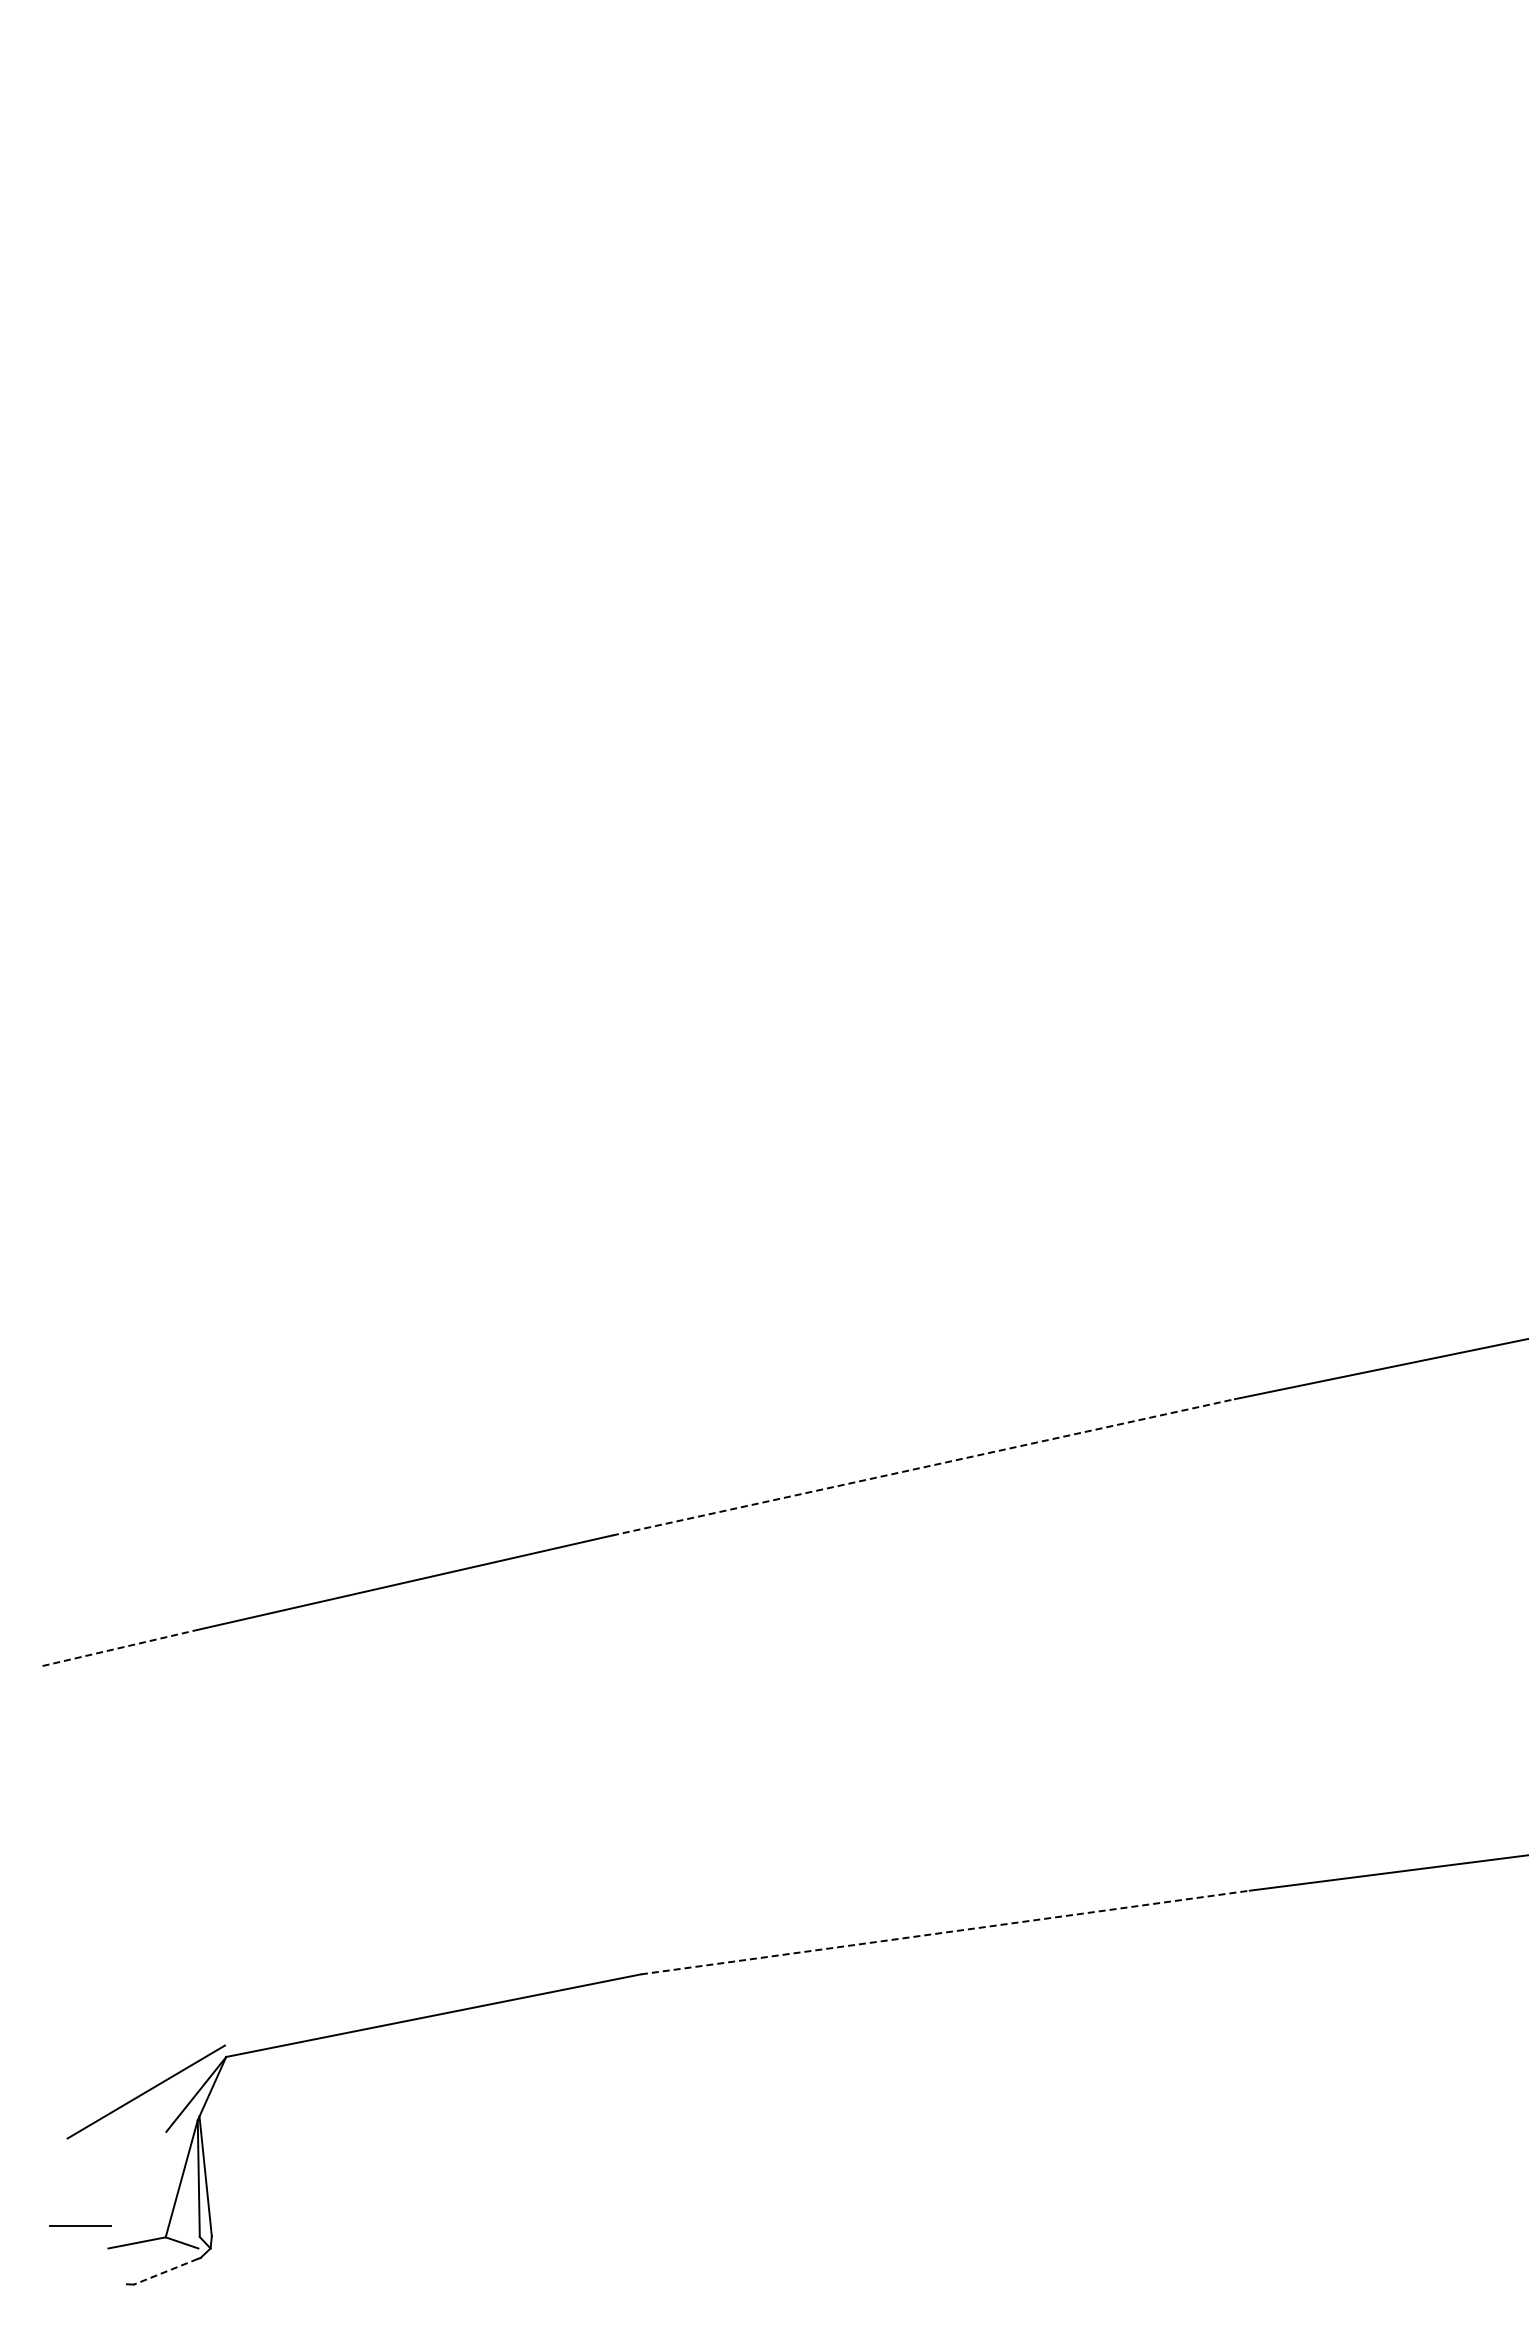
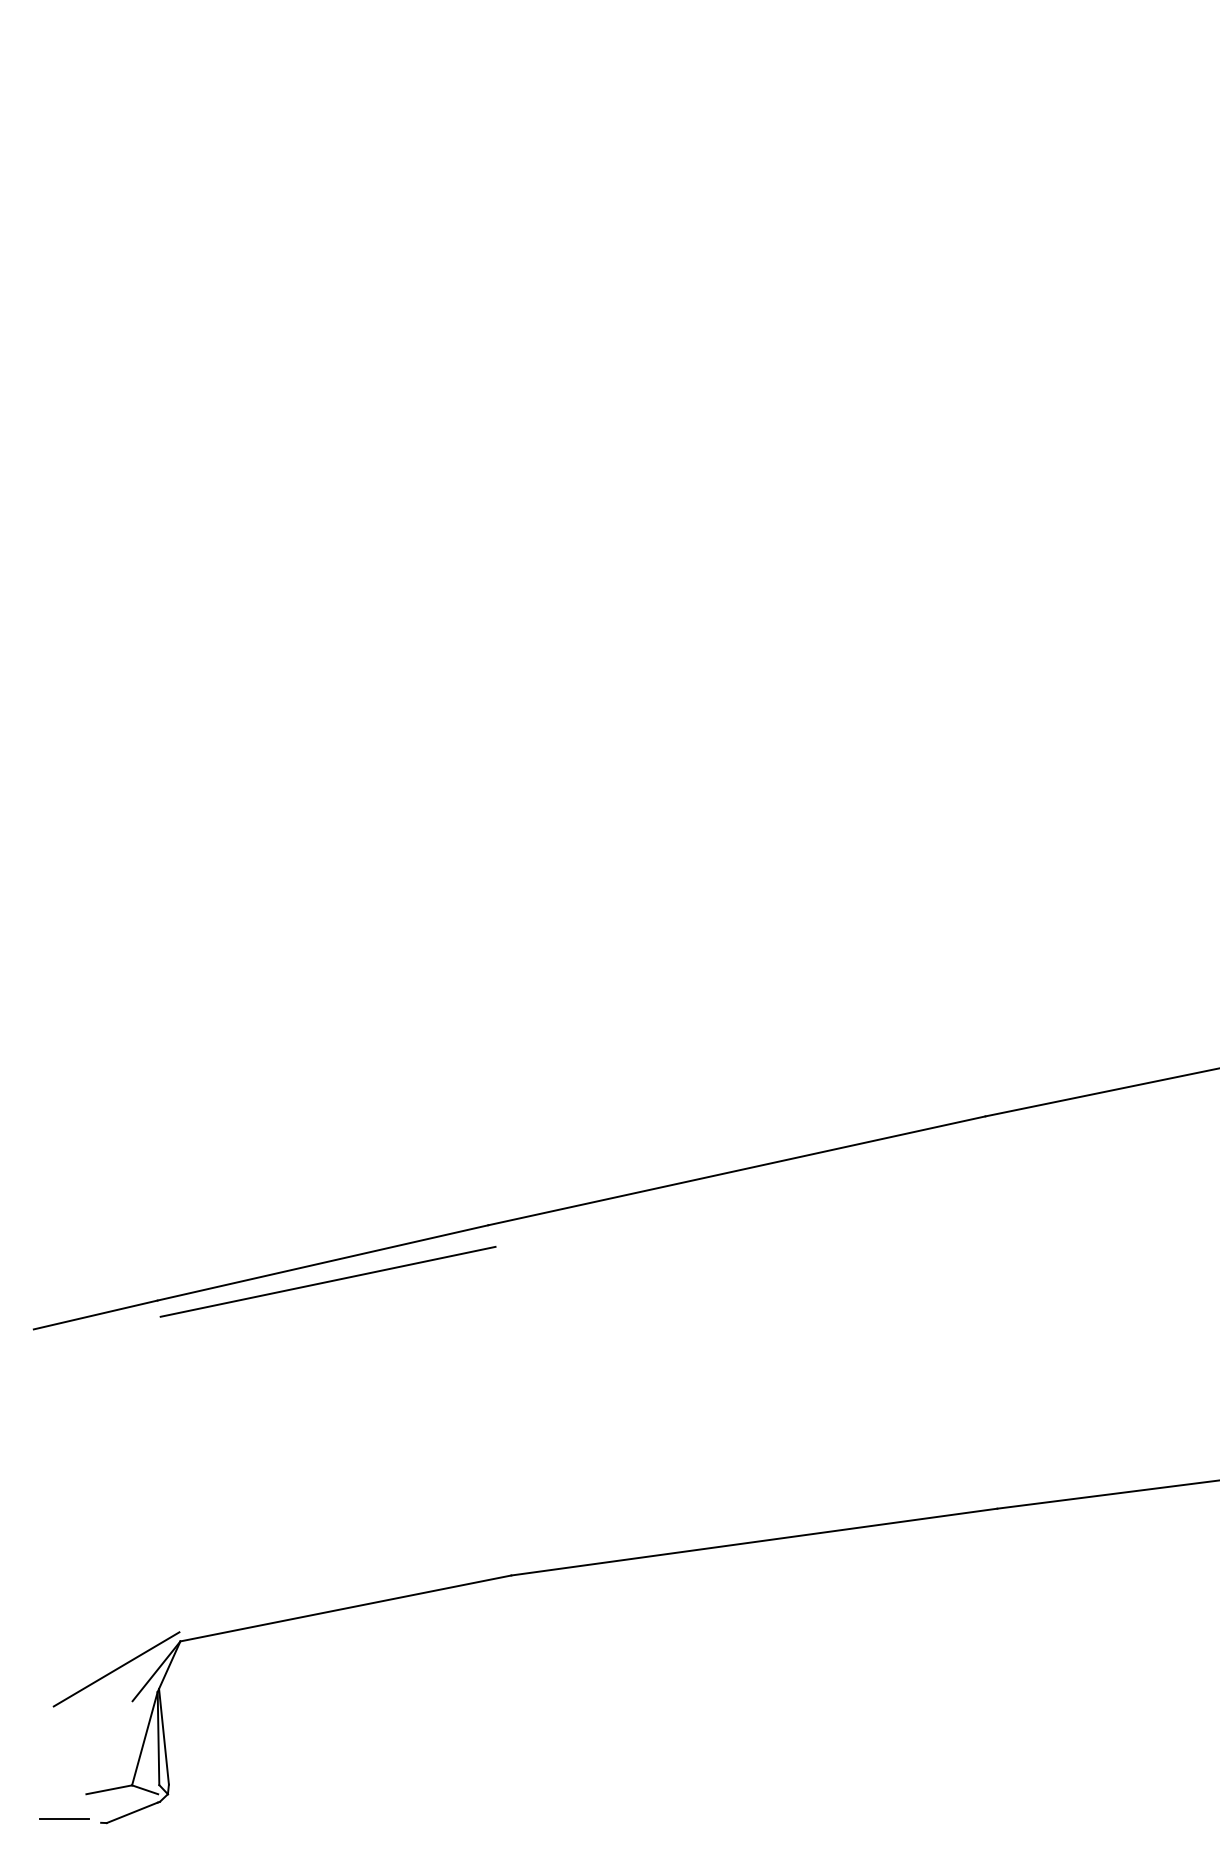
line: (923, 1467) -> (736, 1170), dashed -> solid
line: (411, 1606) -> (328, 1281), added
line: (120, 1647) -> (96, 1314), dashed -> solid
line: (945, 1932) -> (754, 1542), dashed -> solid
line: (80, 2225) -> (64, 1819), moved
line: (165, 2271) -> (131, 1812), dashed -> solid

